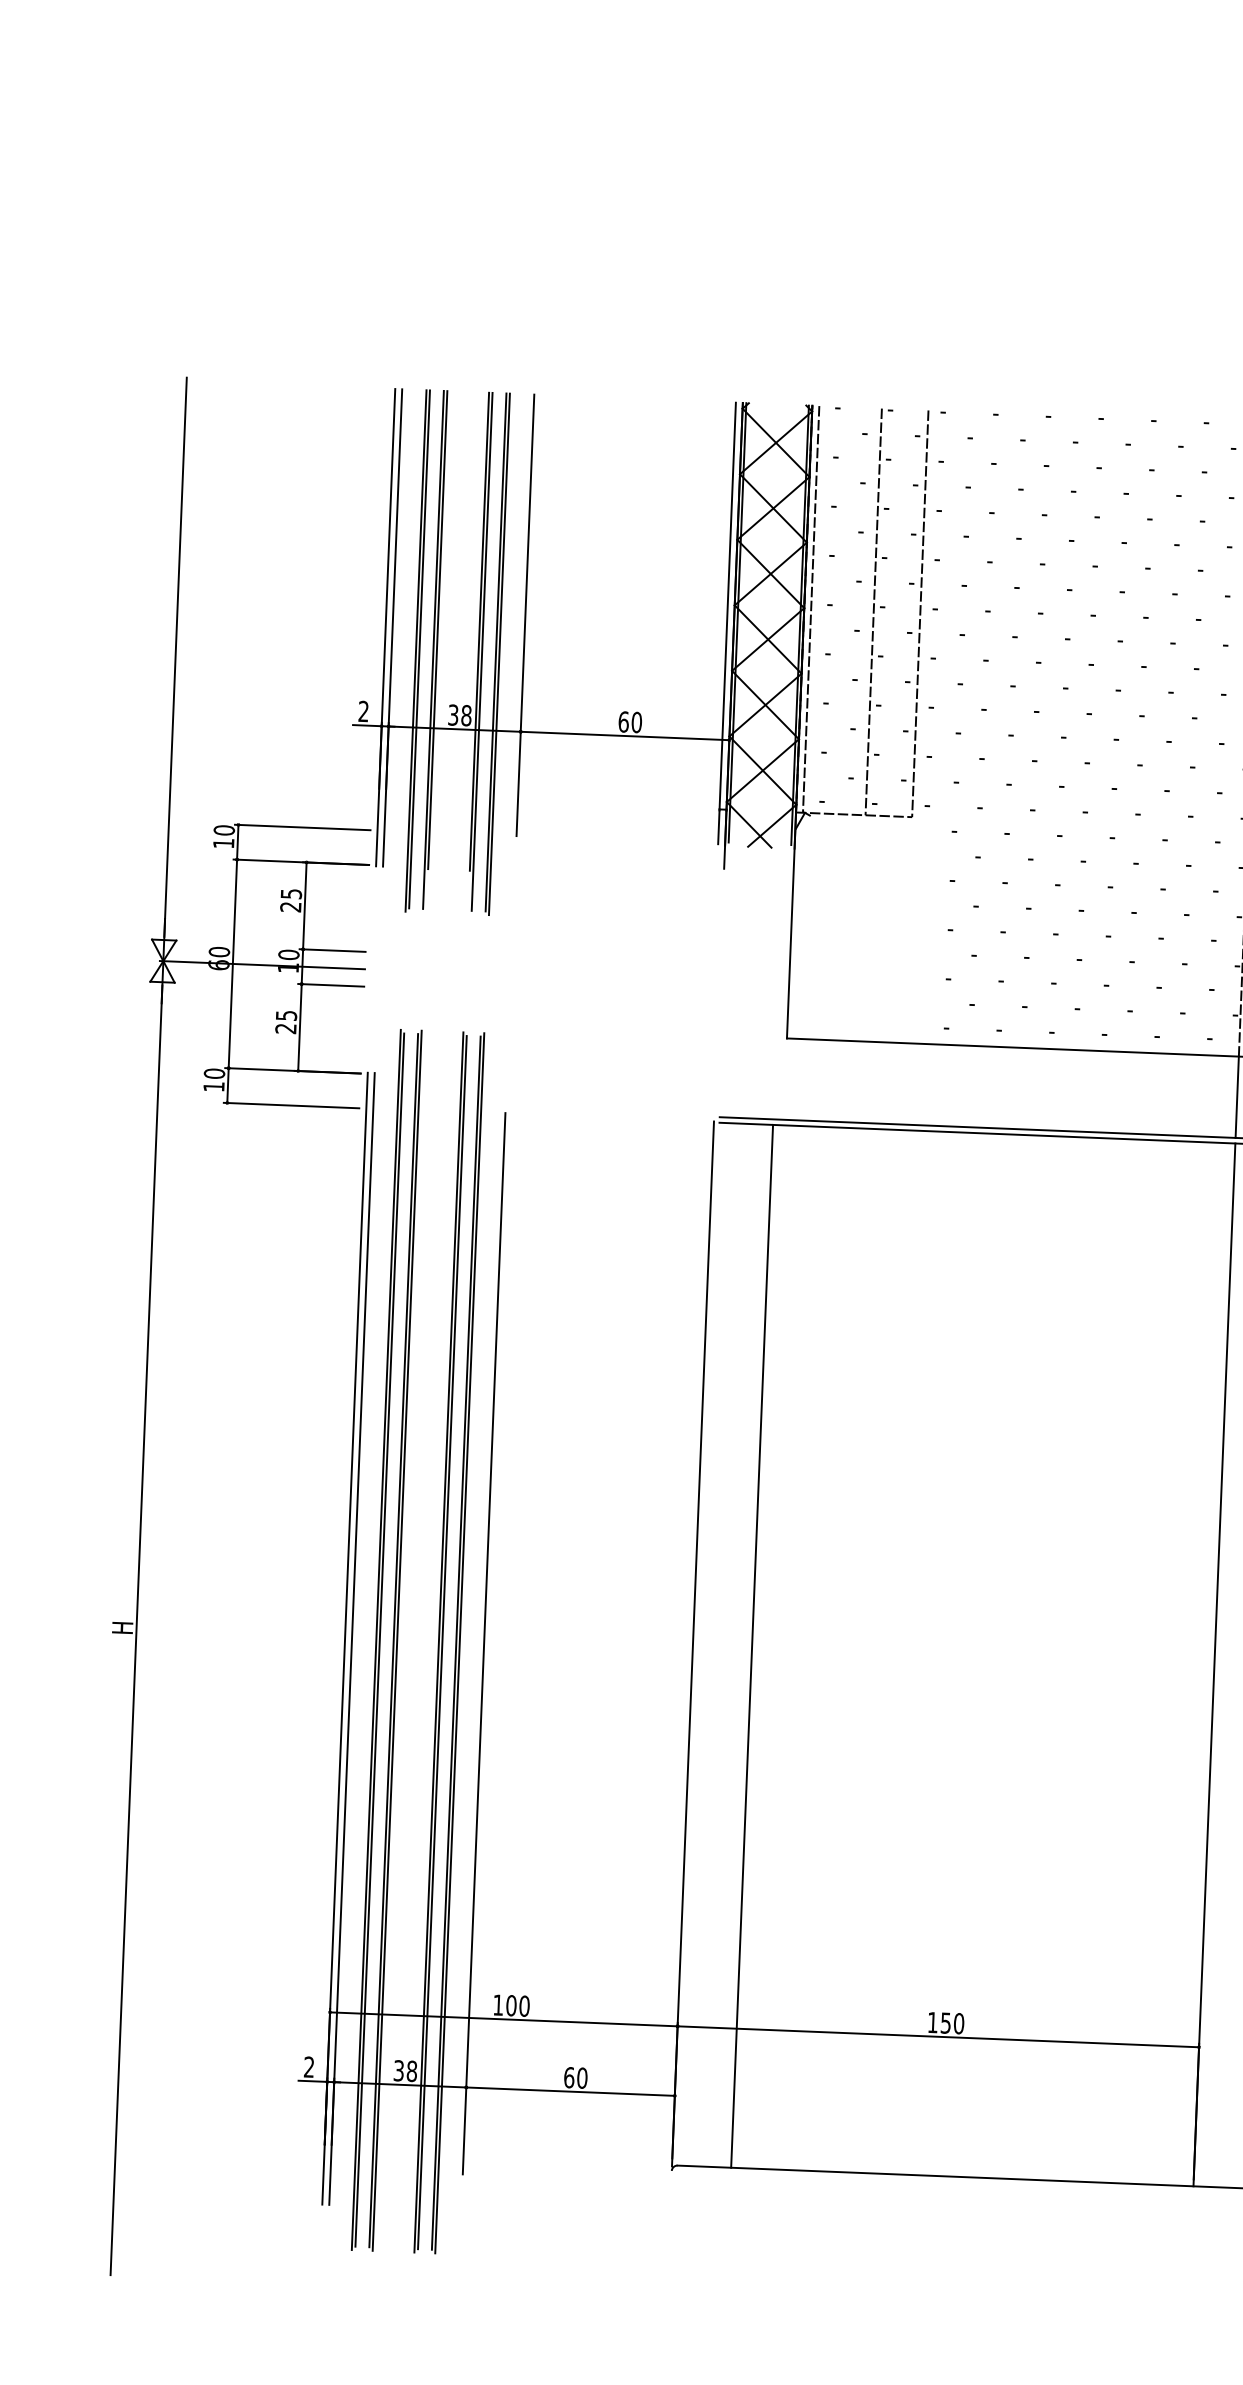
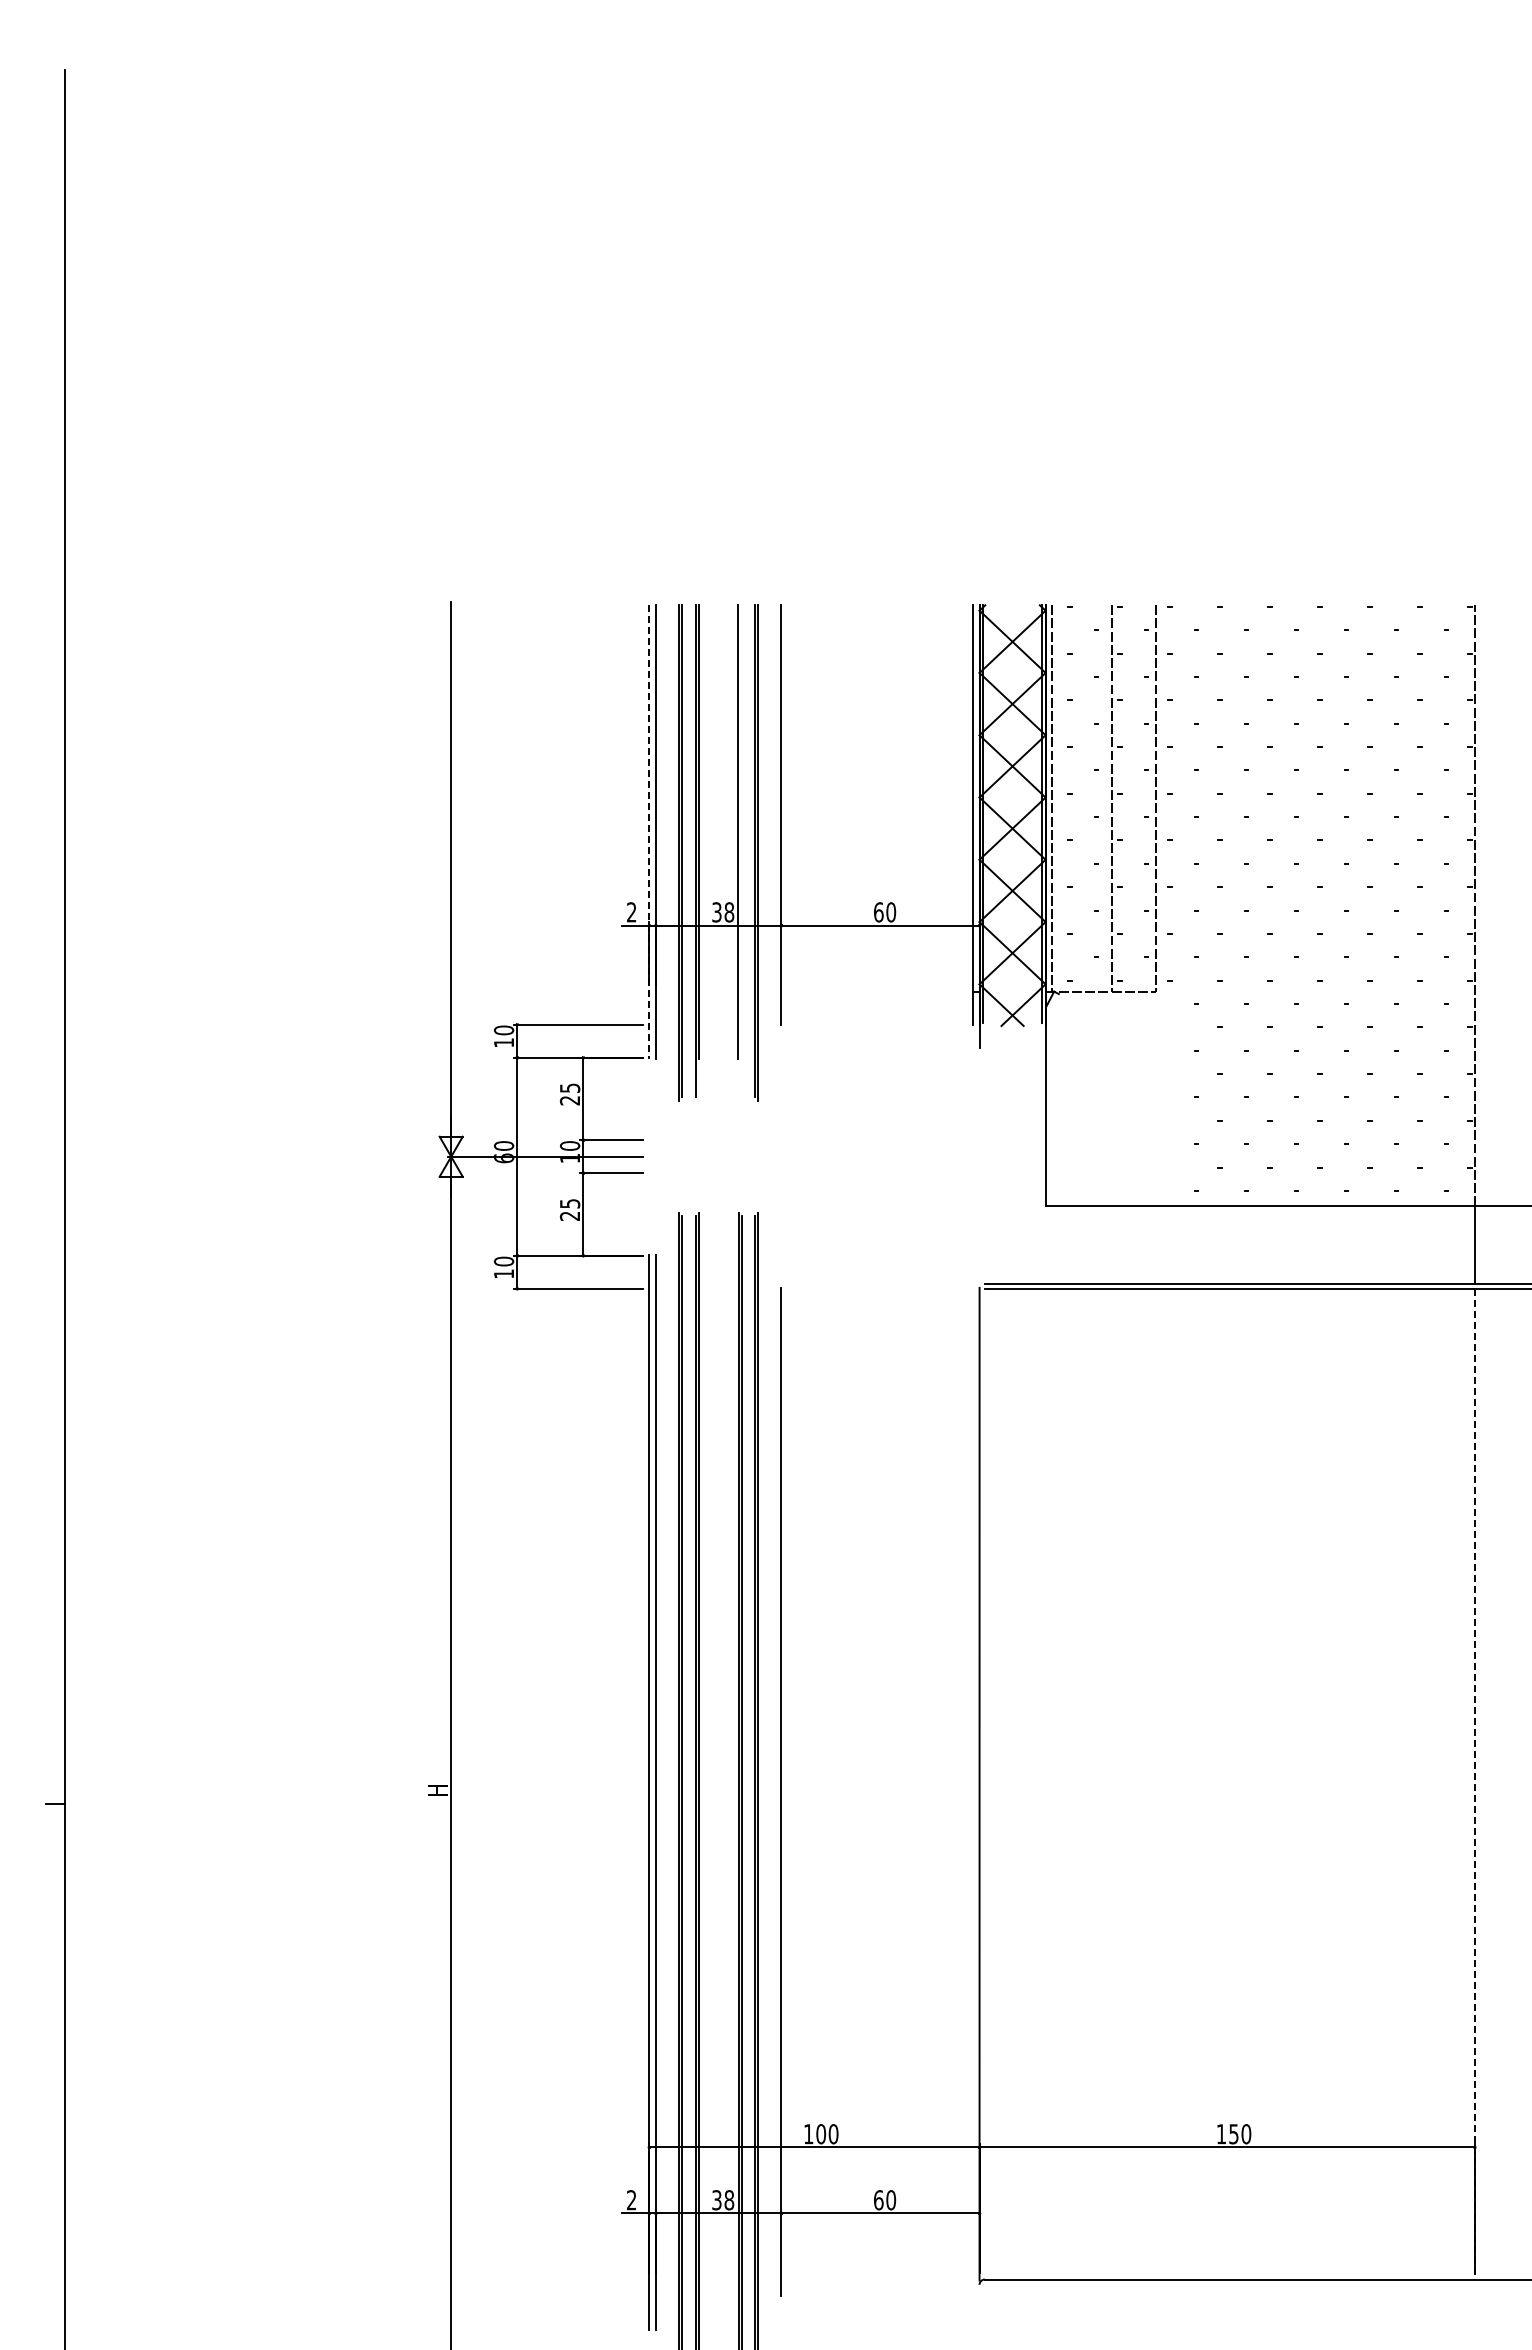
line: (385, 627) -> (649, 831), solid -> dashed
line: (481, 652) -> (741, 851), removed
line: (751, 1645) -> (1035, 1783), removed
line: (1213, 1665) -> (1474, 1784), solid -> dashed

